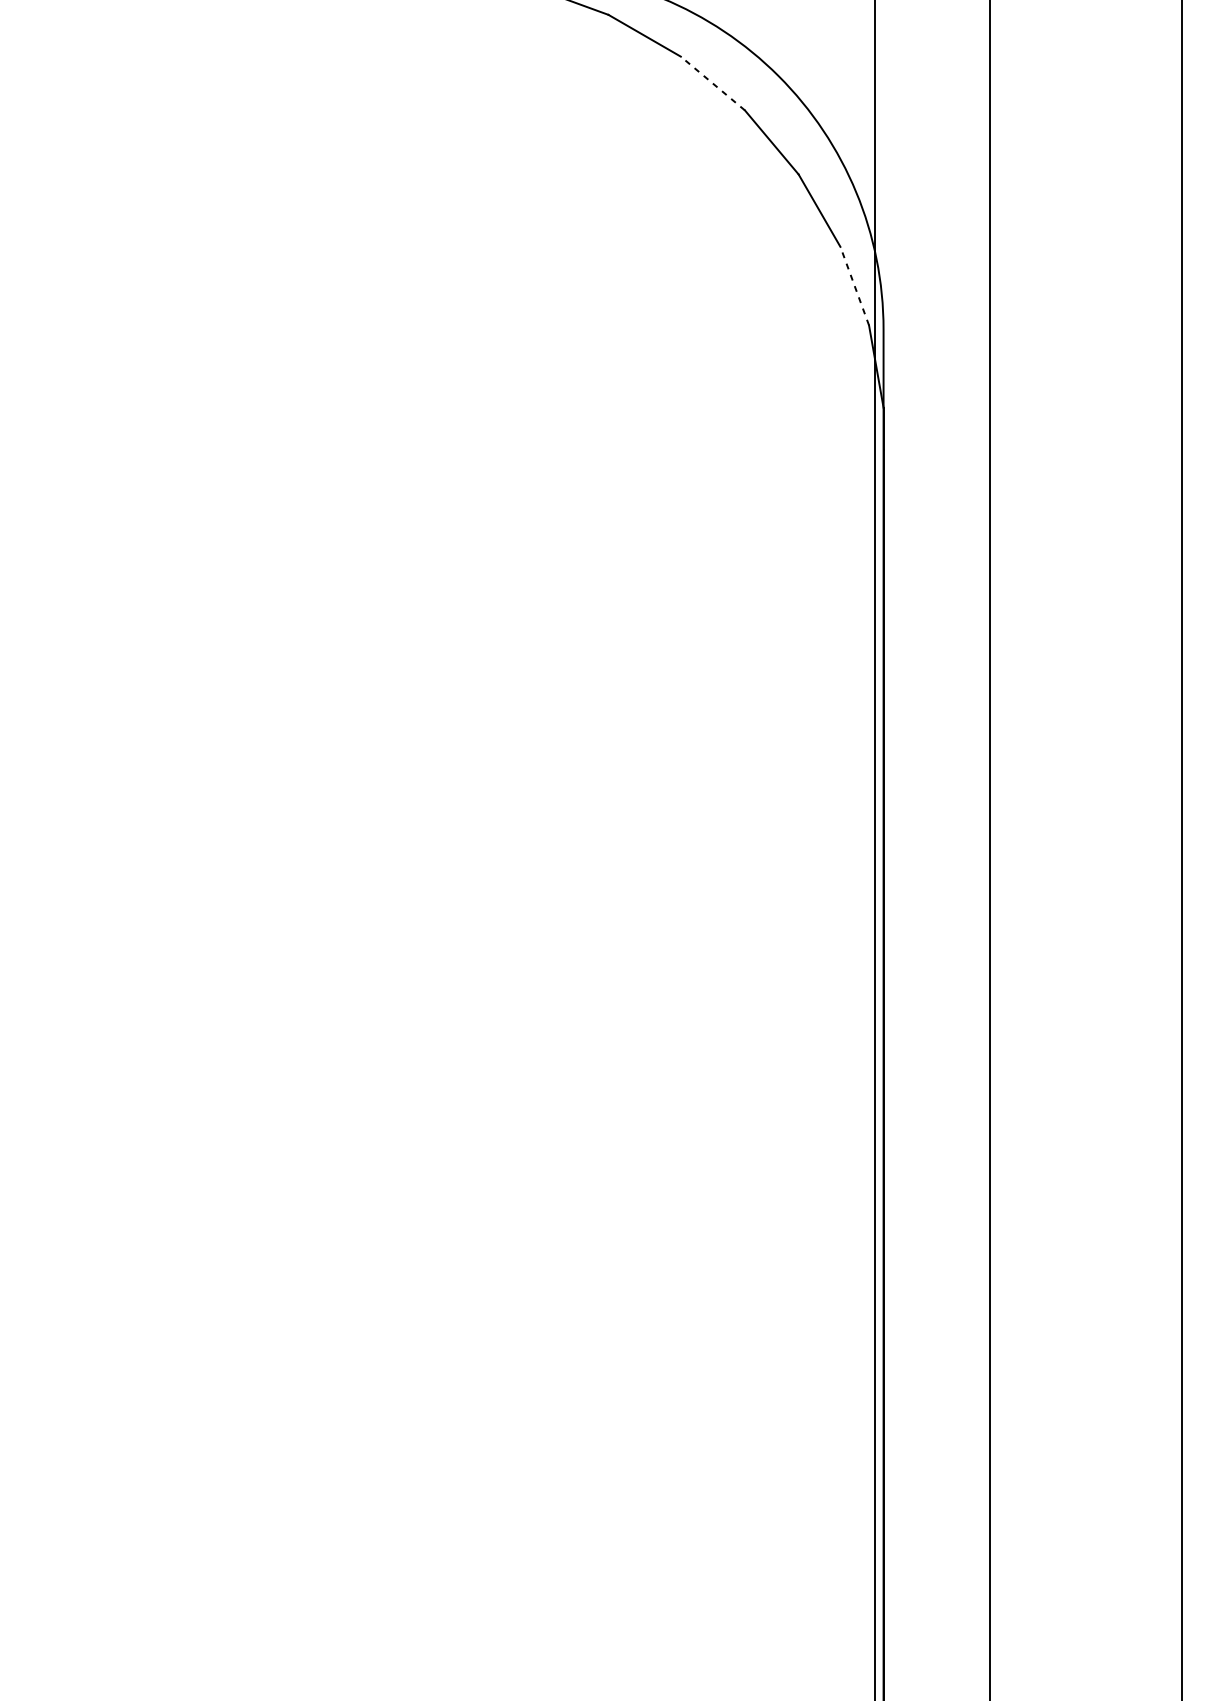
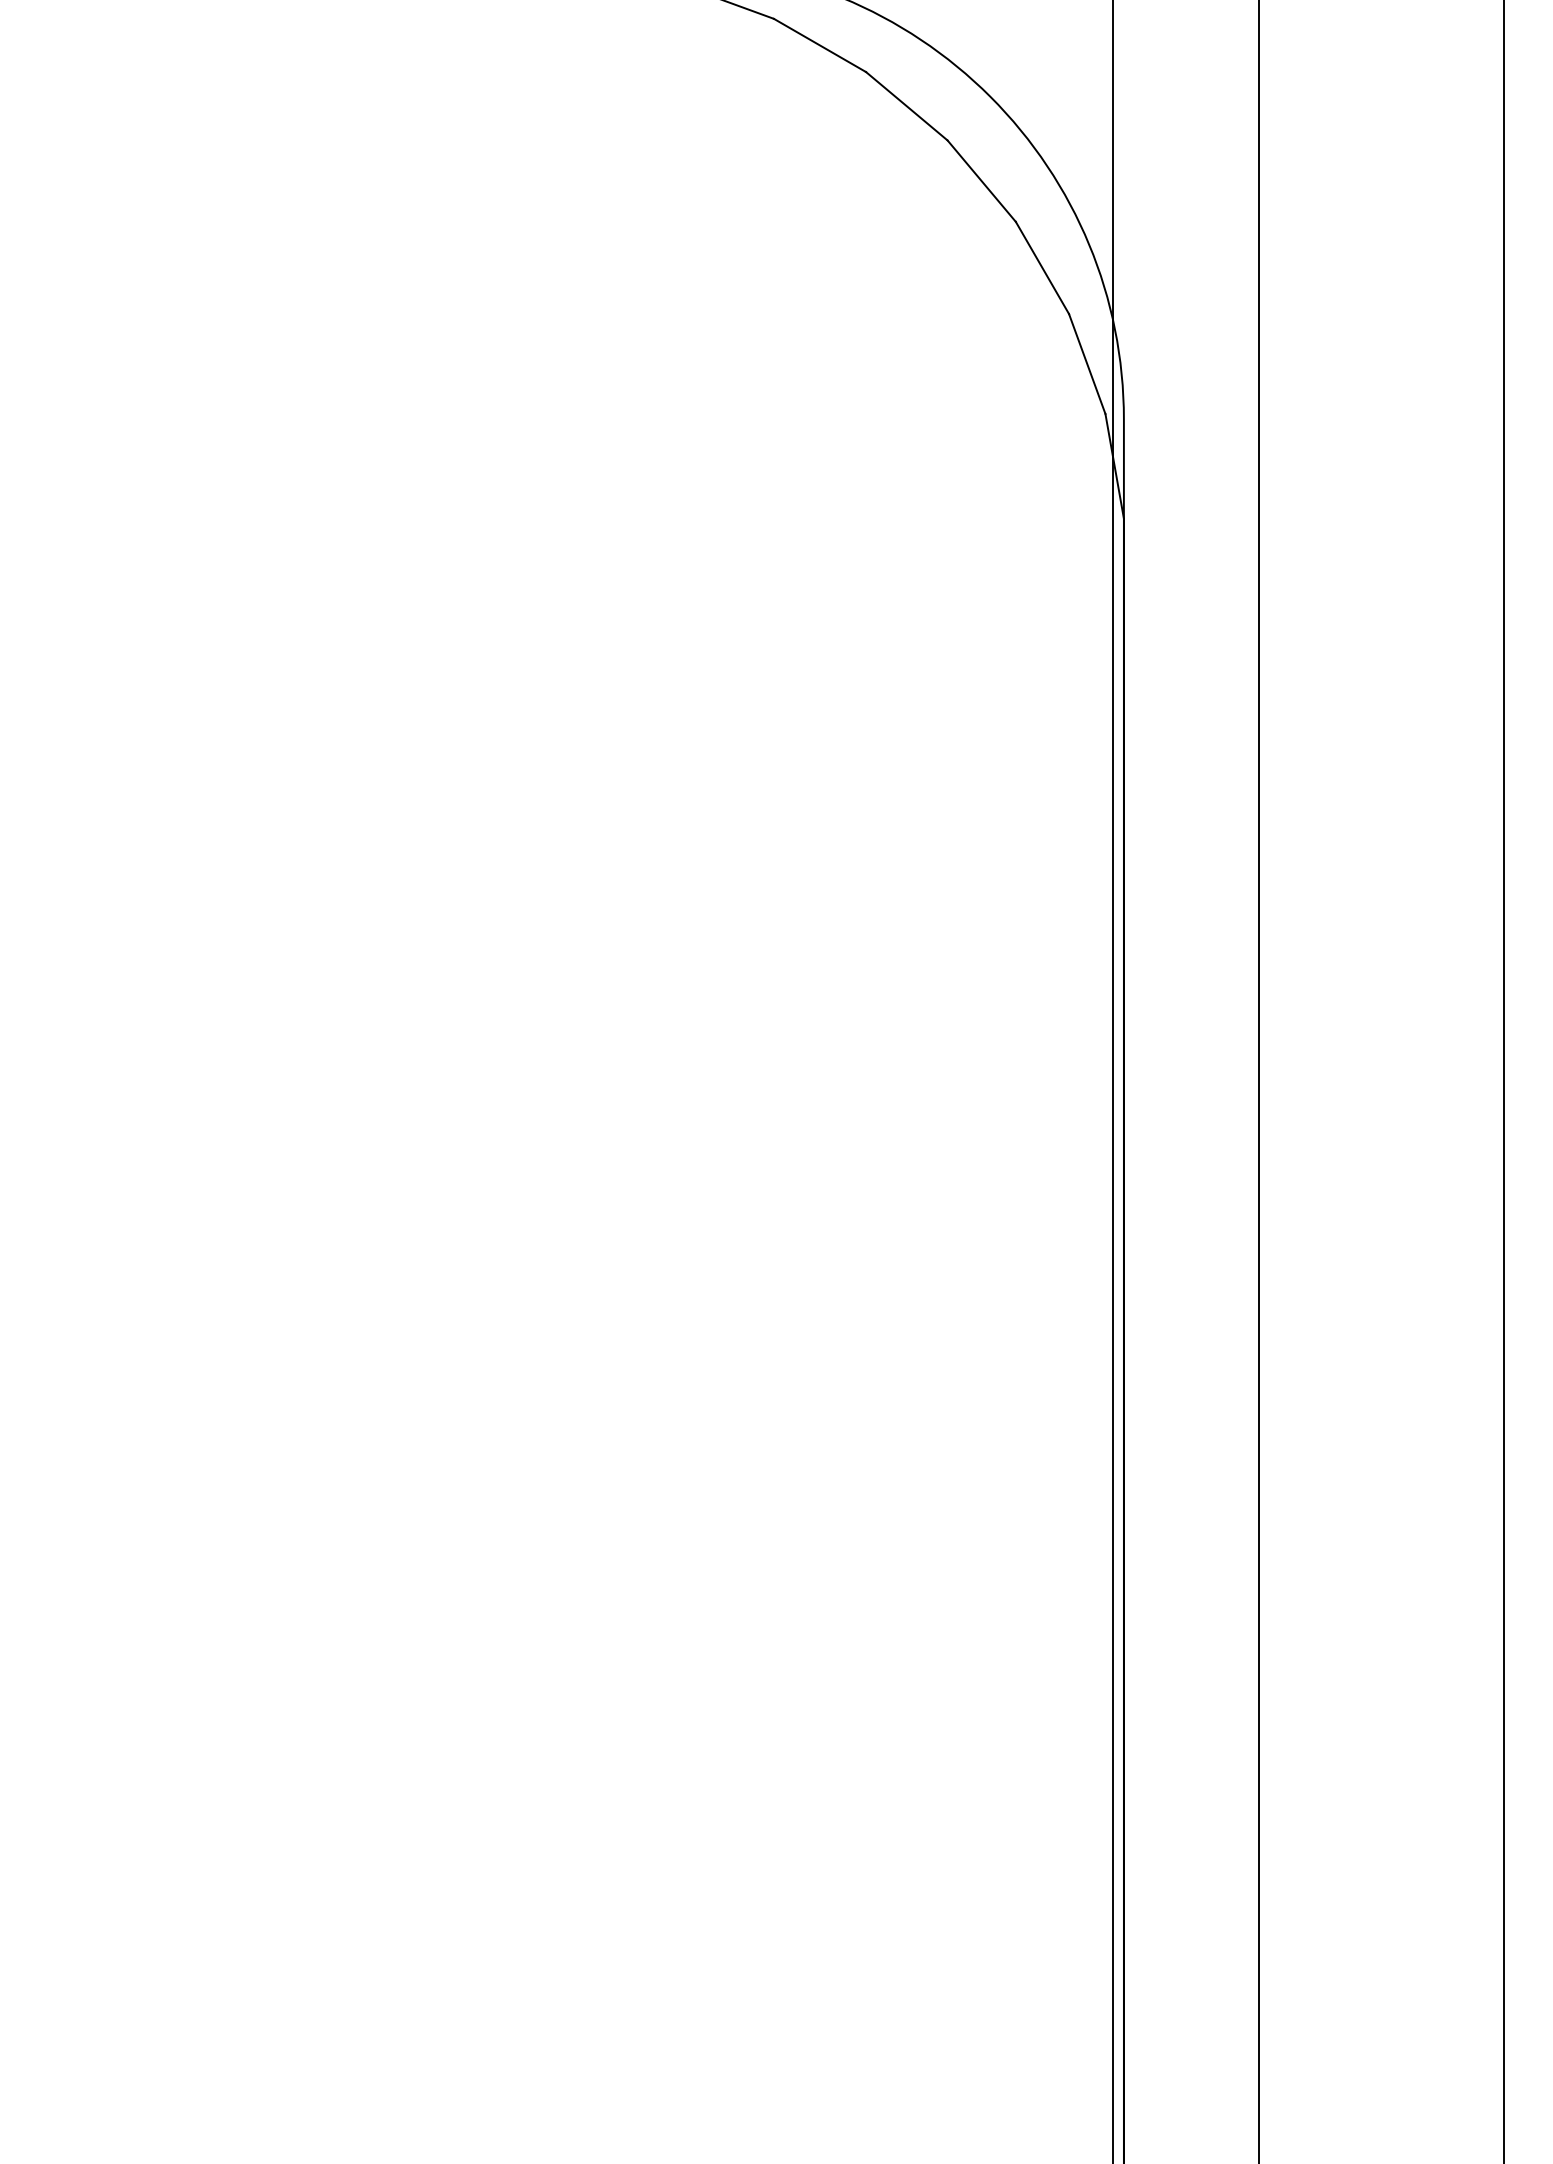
line: (712, 82) -> (906, 105), dashed -> solid
line: (854, 285) -> (1087, 363), dashed -> solid

